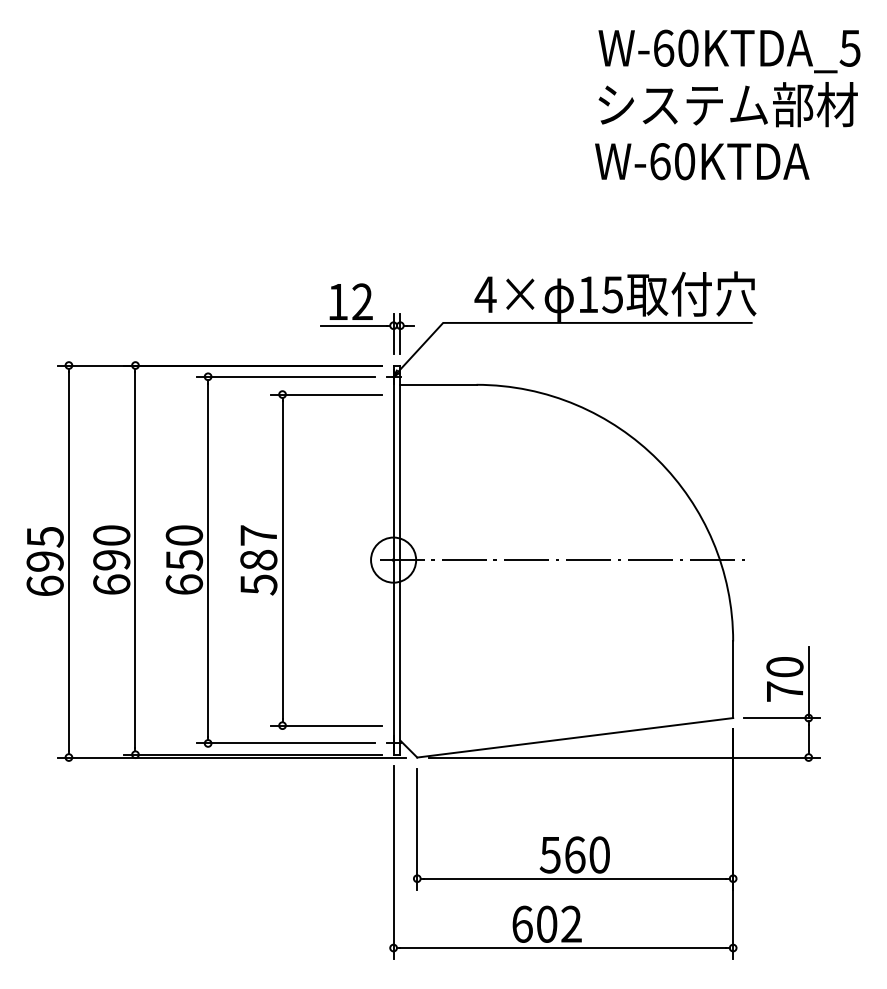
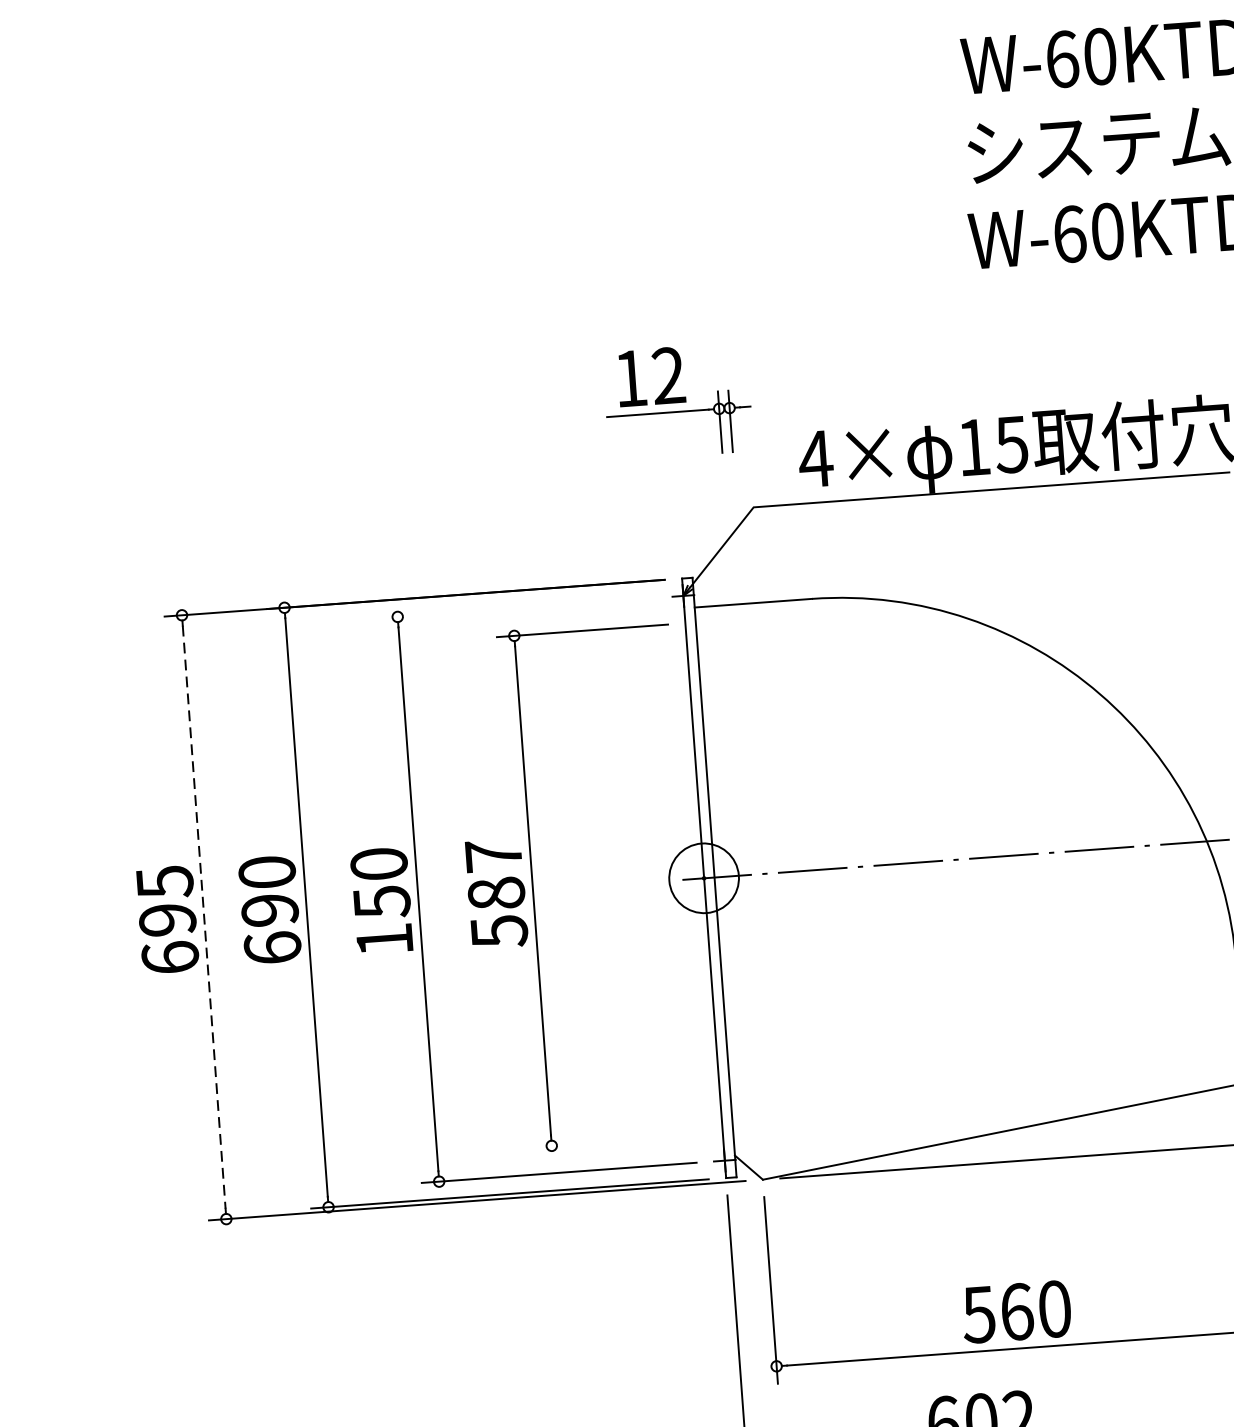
part: (367, 318) -> (678, 400), moved
line: (285, 376) -> (516, 607), removed
line: (68, 562) -> (203, 918), solid -> dashed
text: (184, 584) -> (384, 939), 650 -> 150
line: (326, 725) -> (619, 1140), removed

